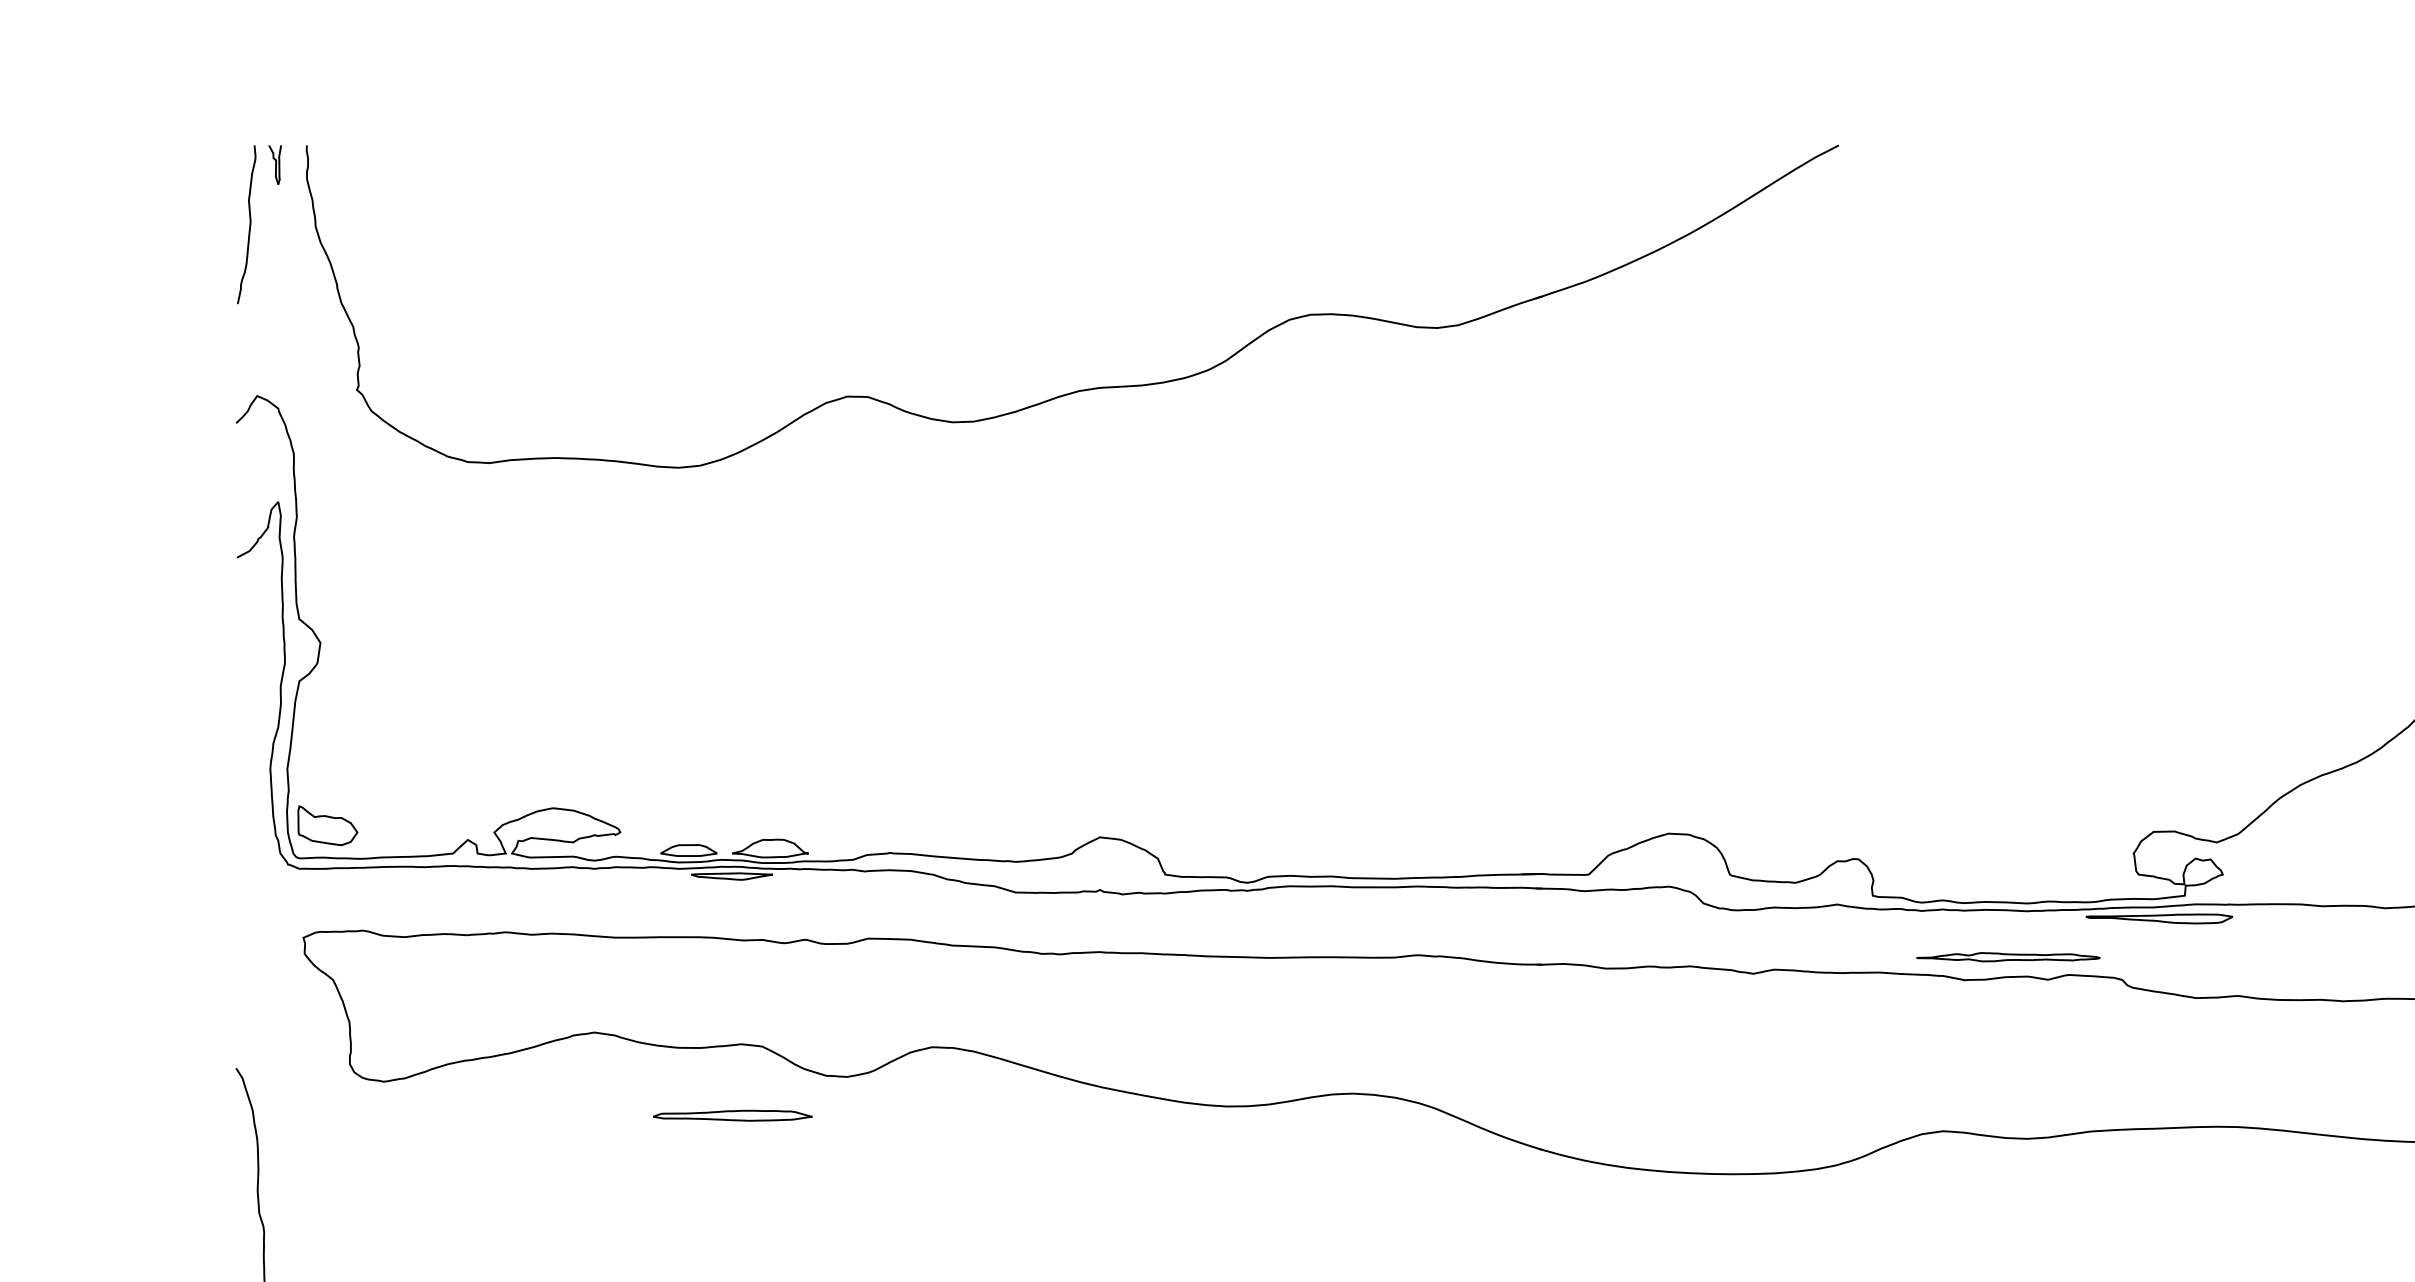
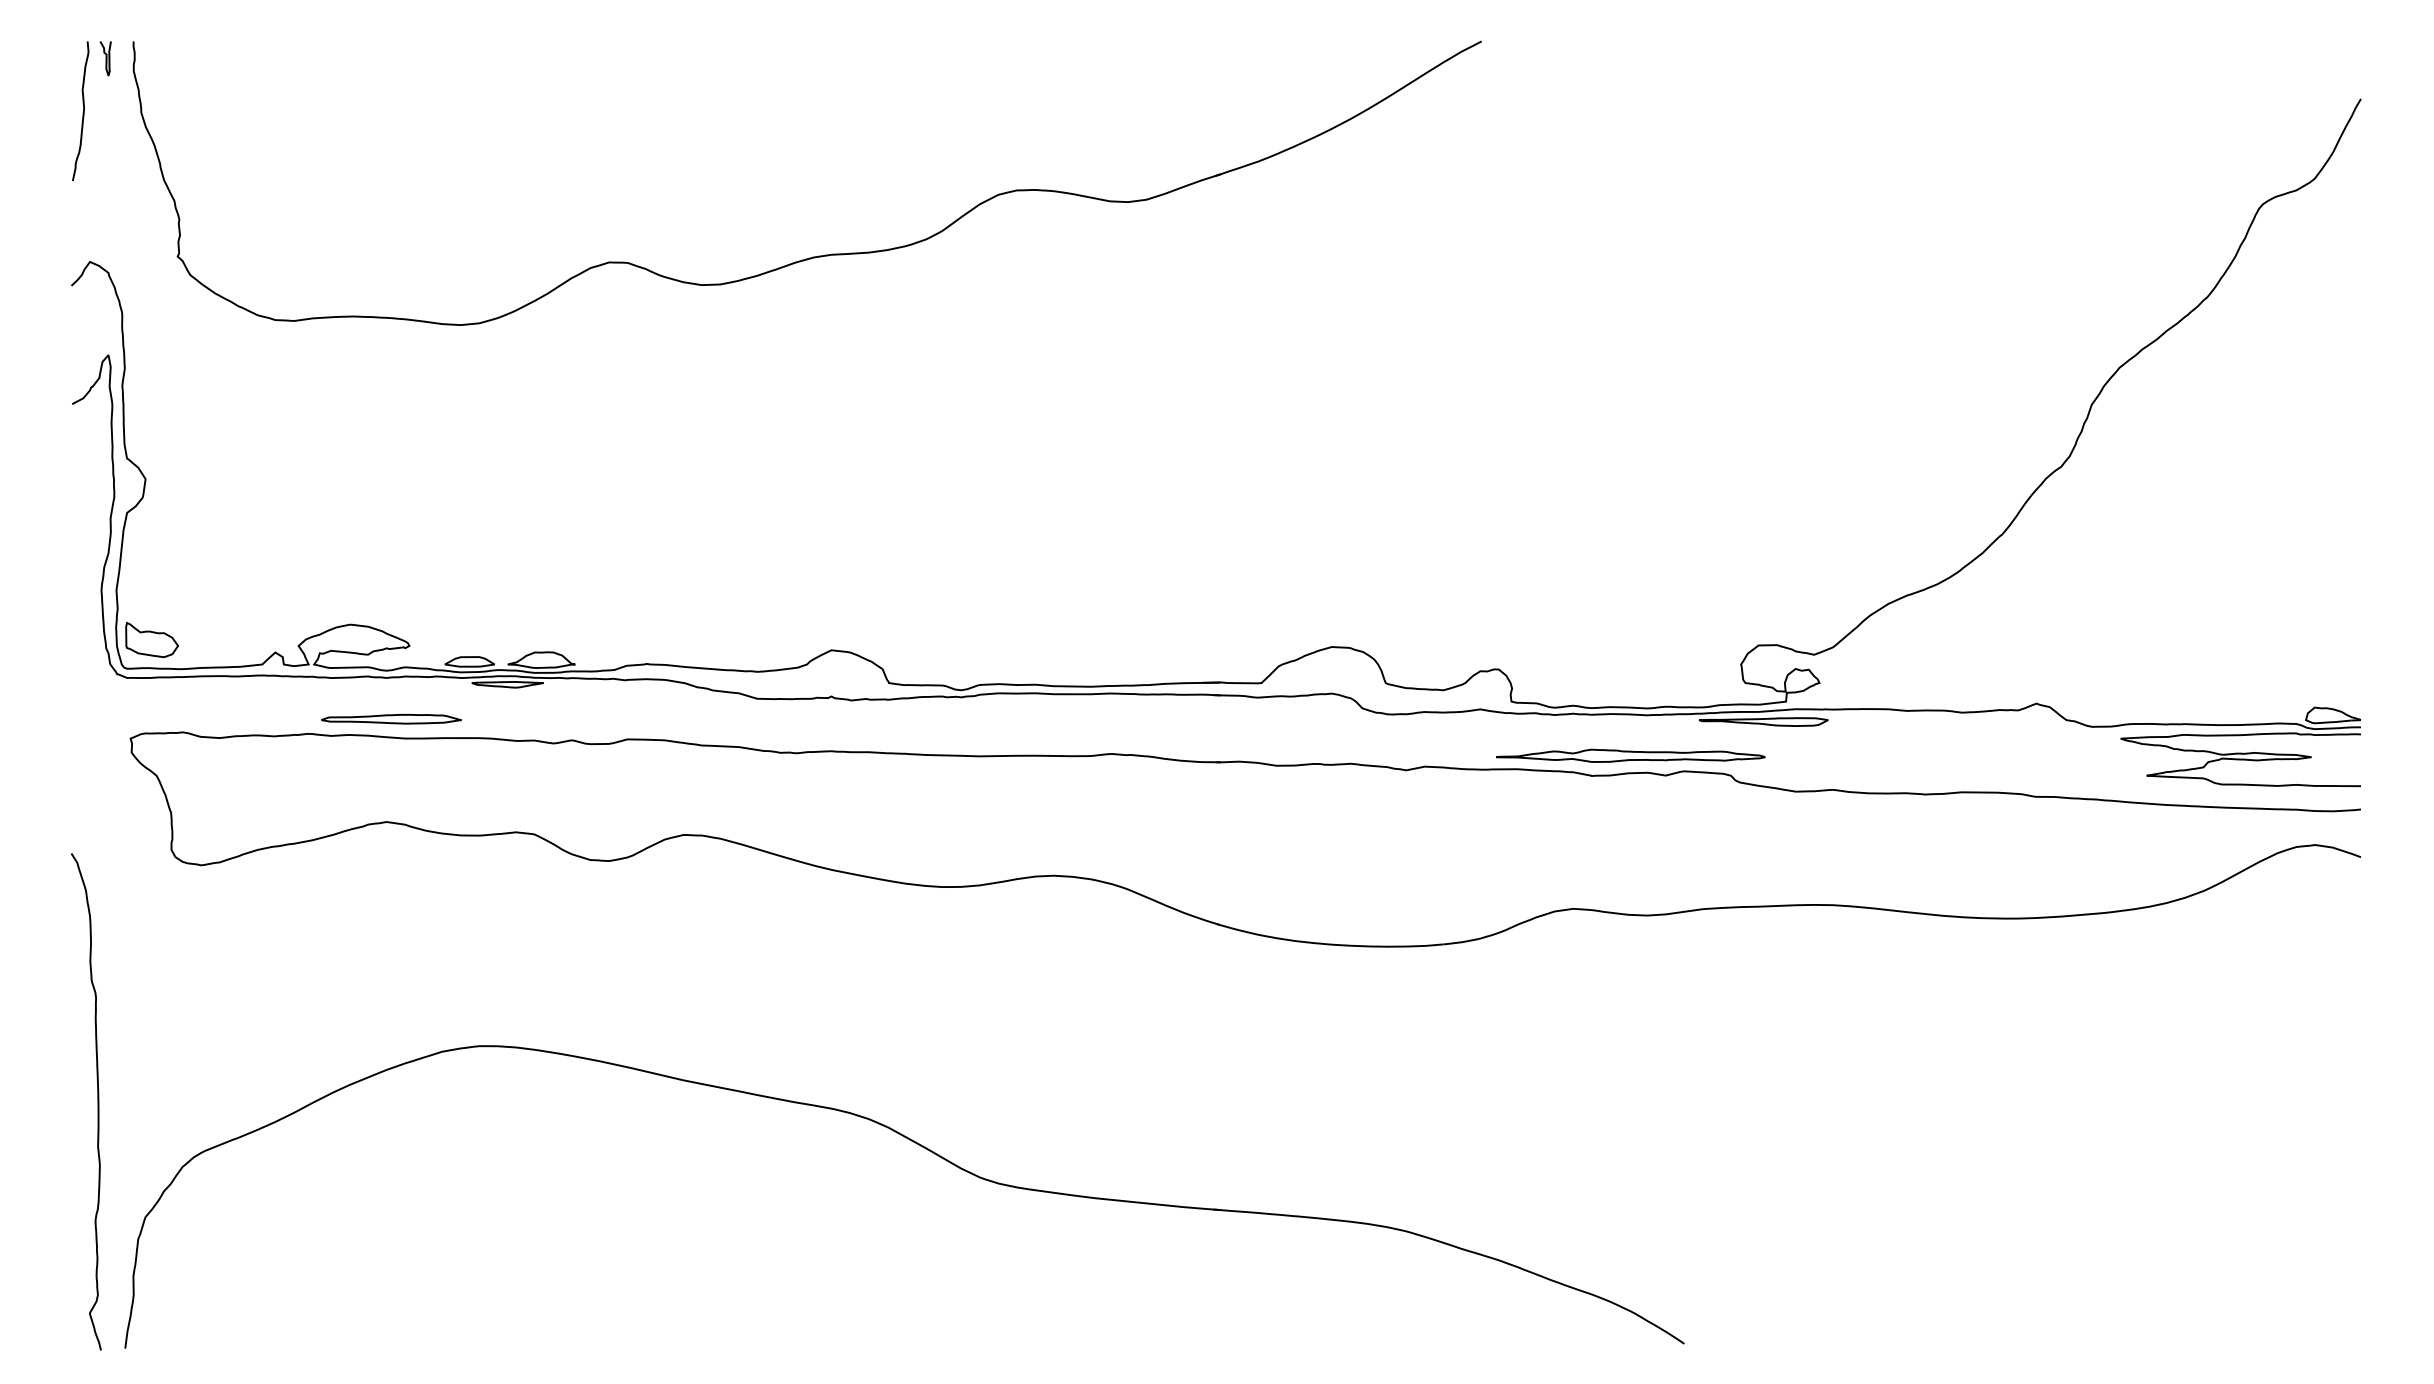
part: (2008, 956) -> (1630, 755), size x1.67
part: (732, 1116) -> (391, 719), moved

